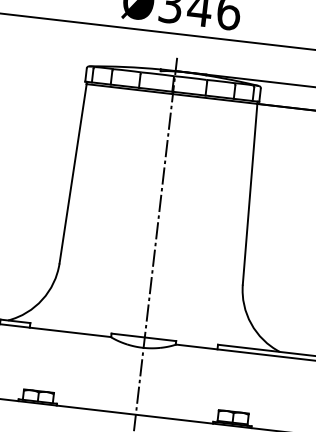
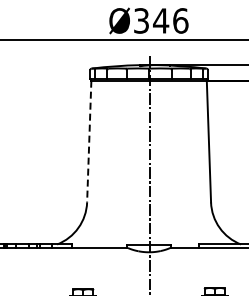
line: (73, 173) -> (89, 141), solid -> dashed

